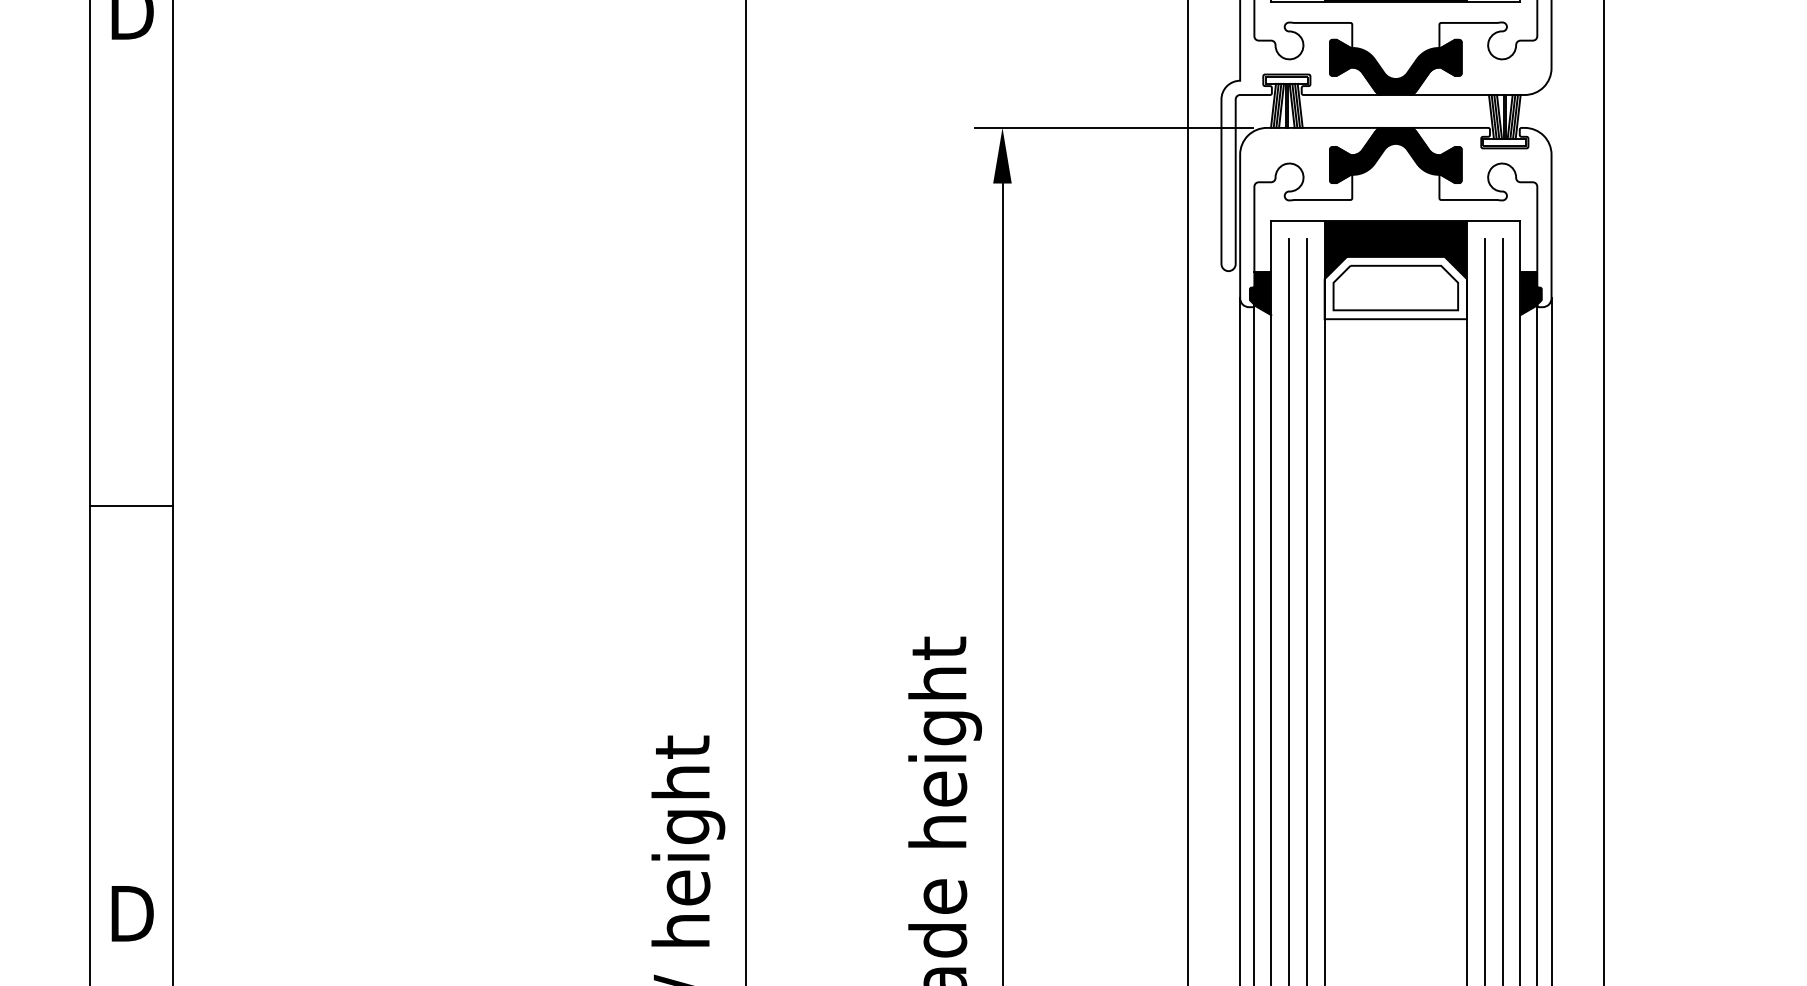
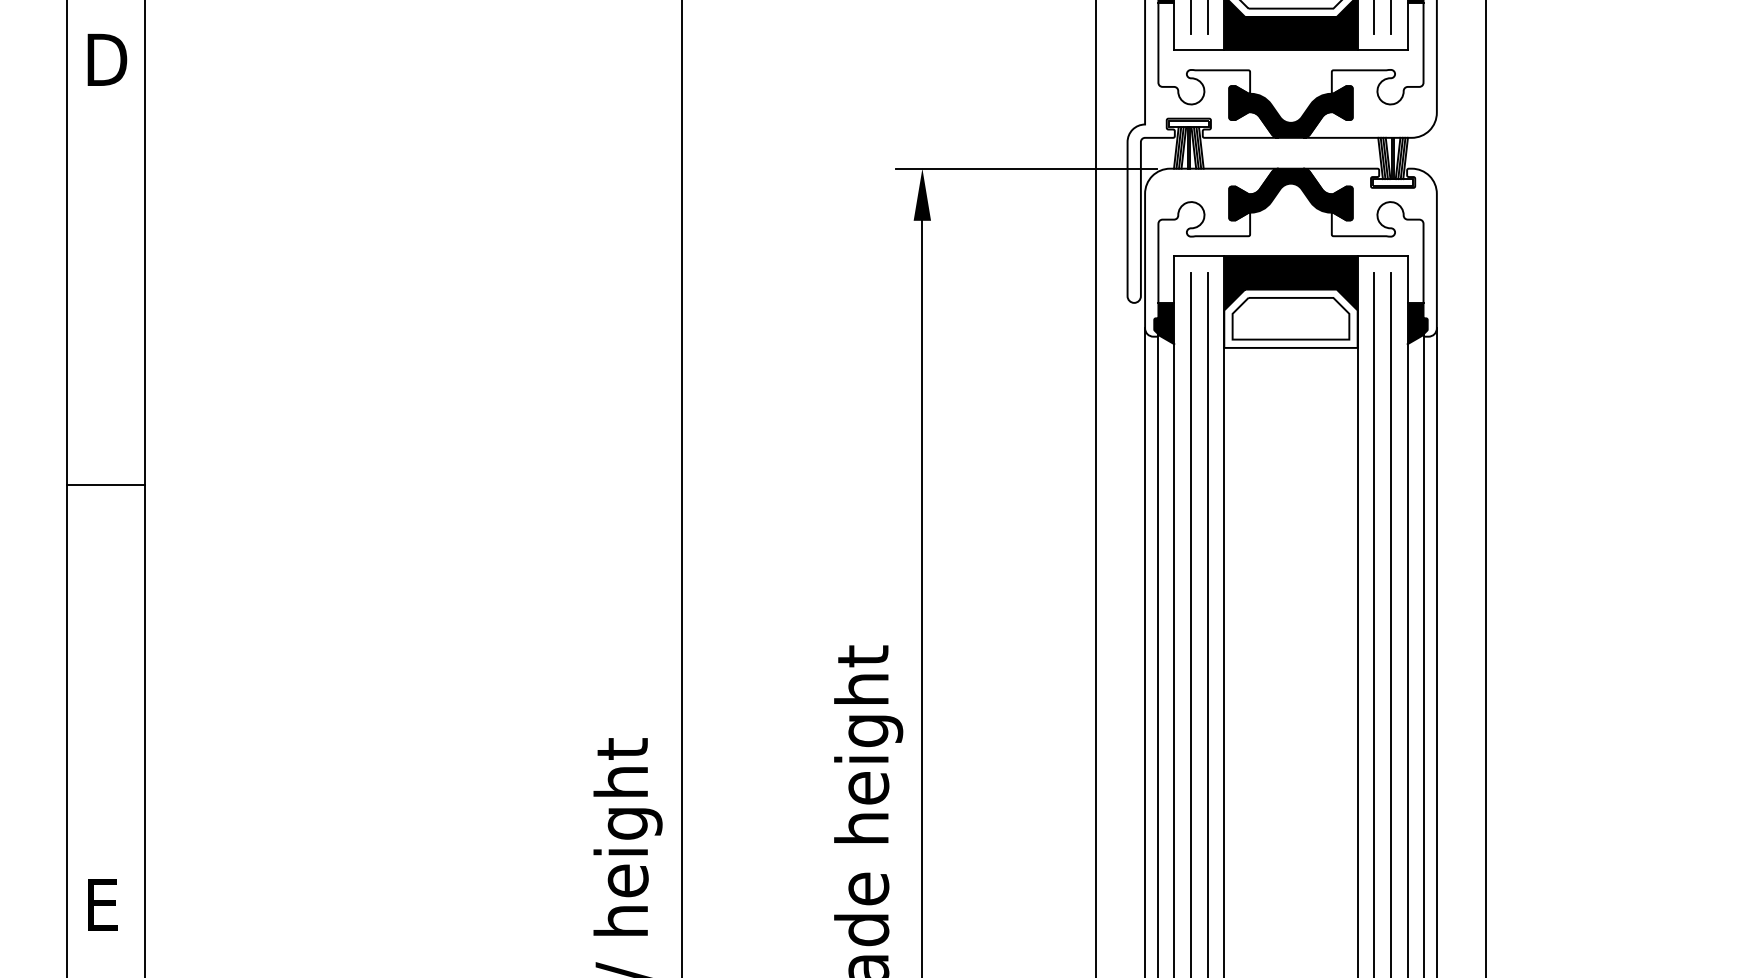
line: (130, 505) -> (105, 484), moved
text: (132, 914) -> (107, 905), D -> E

